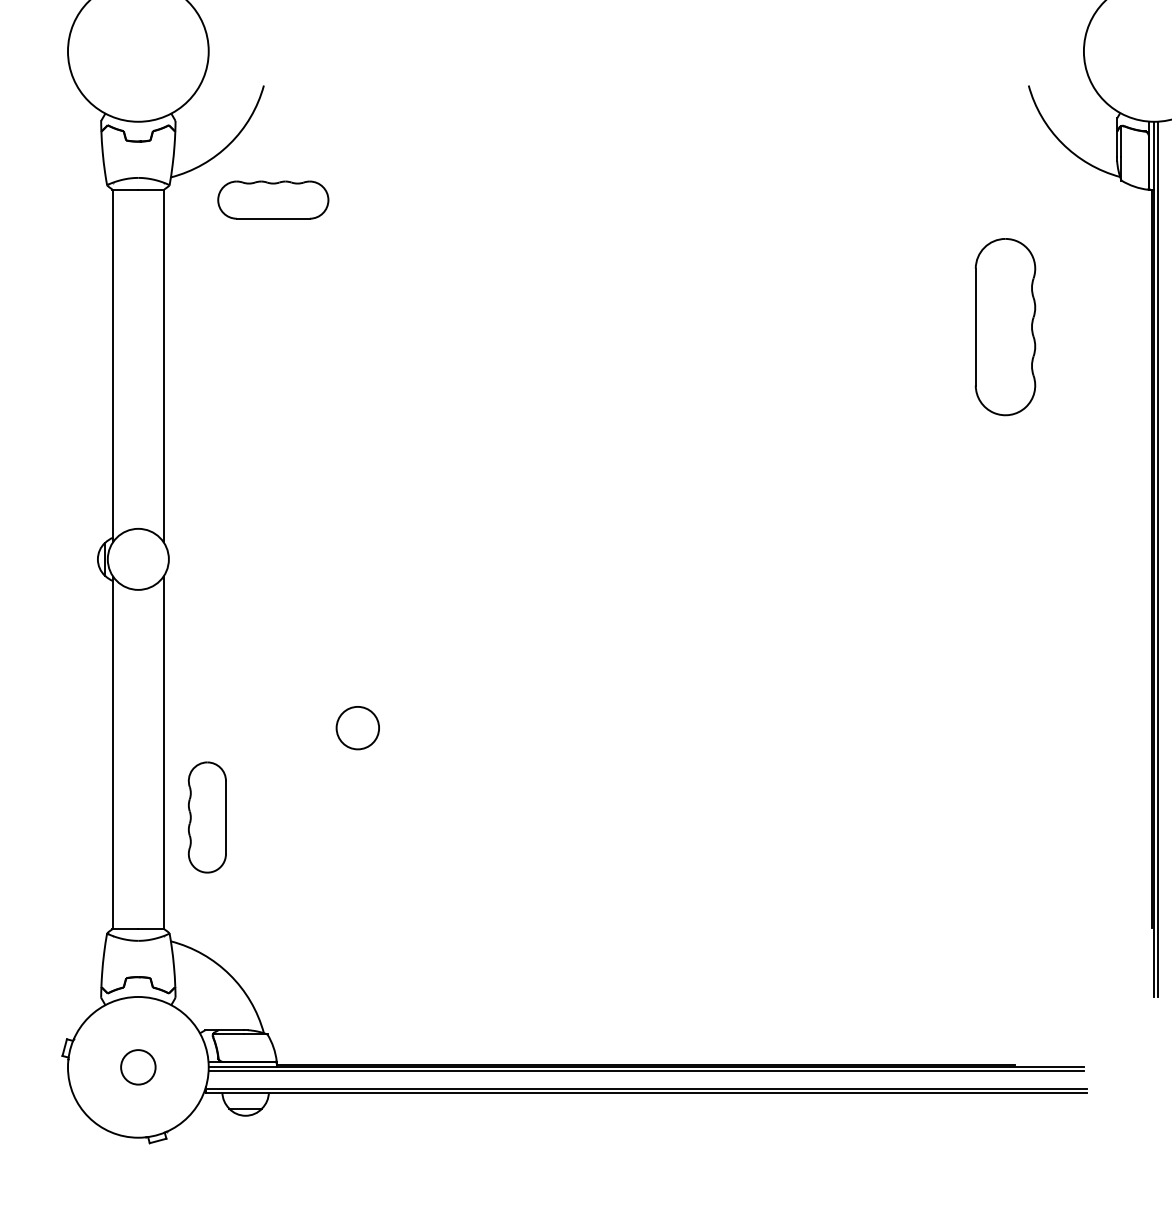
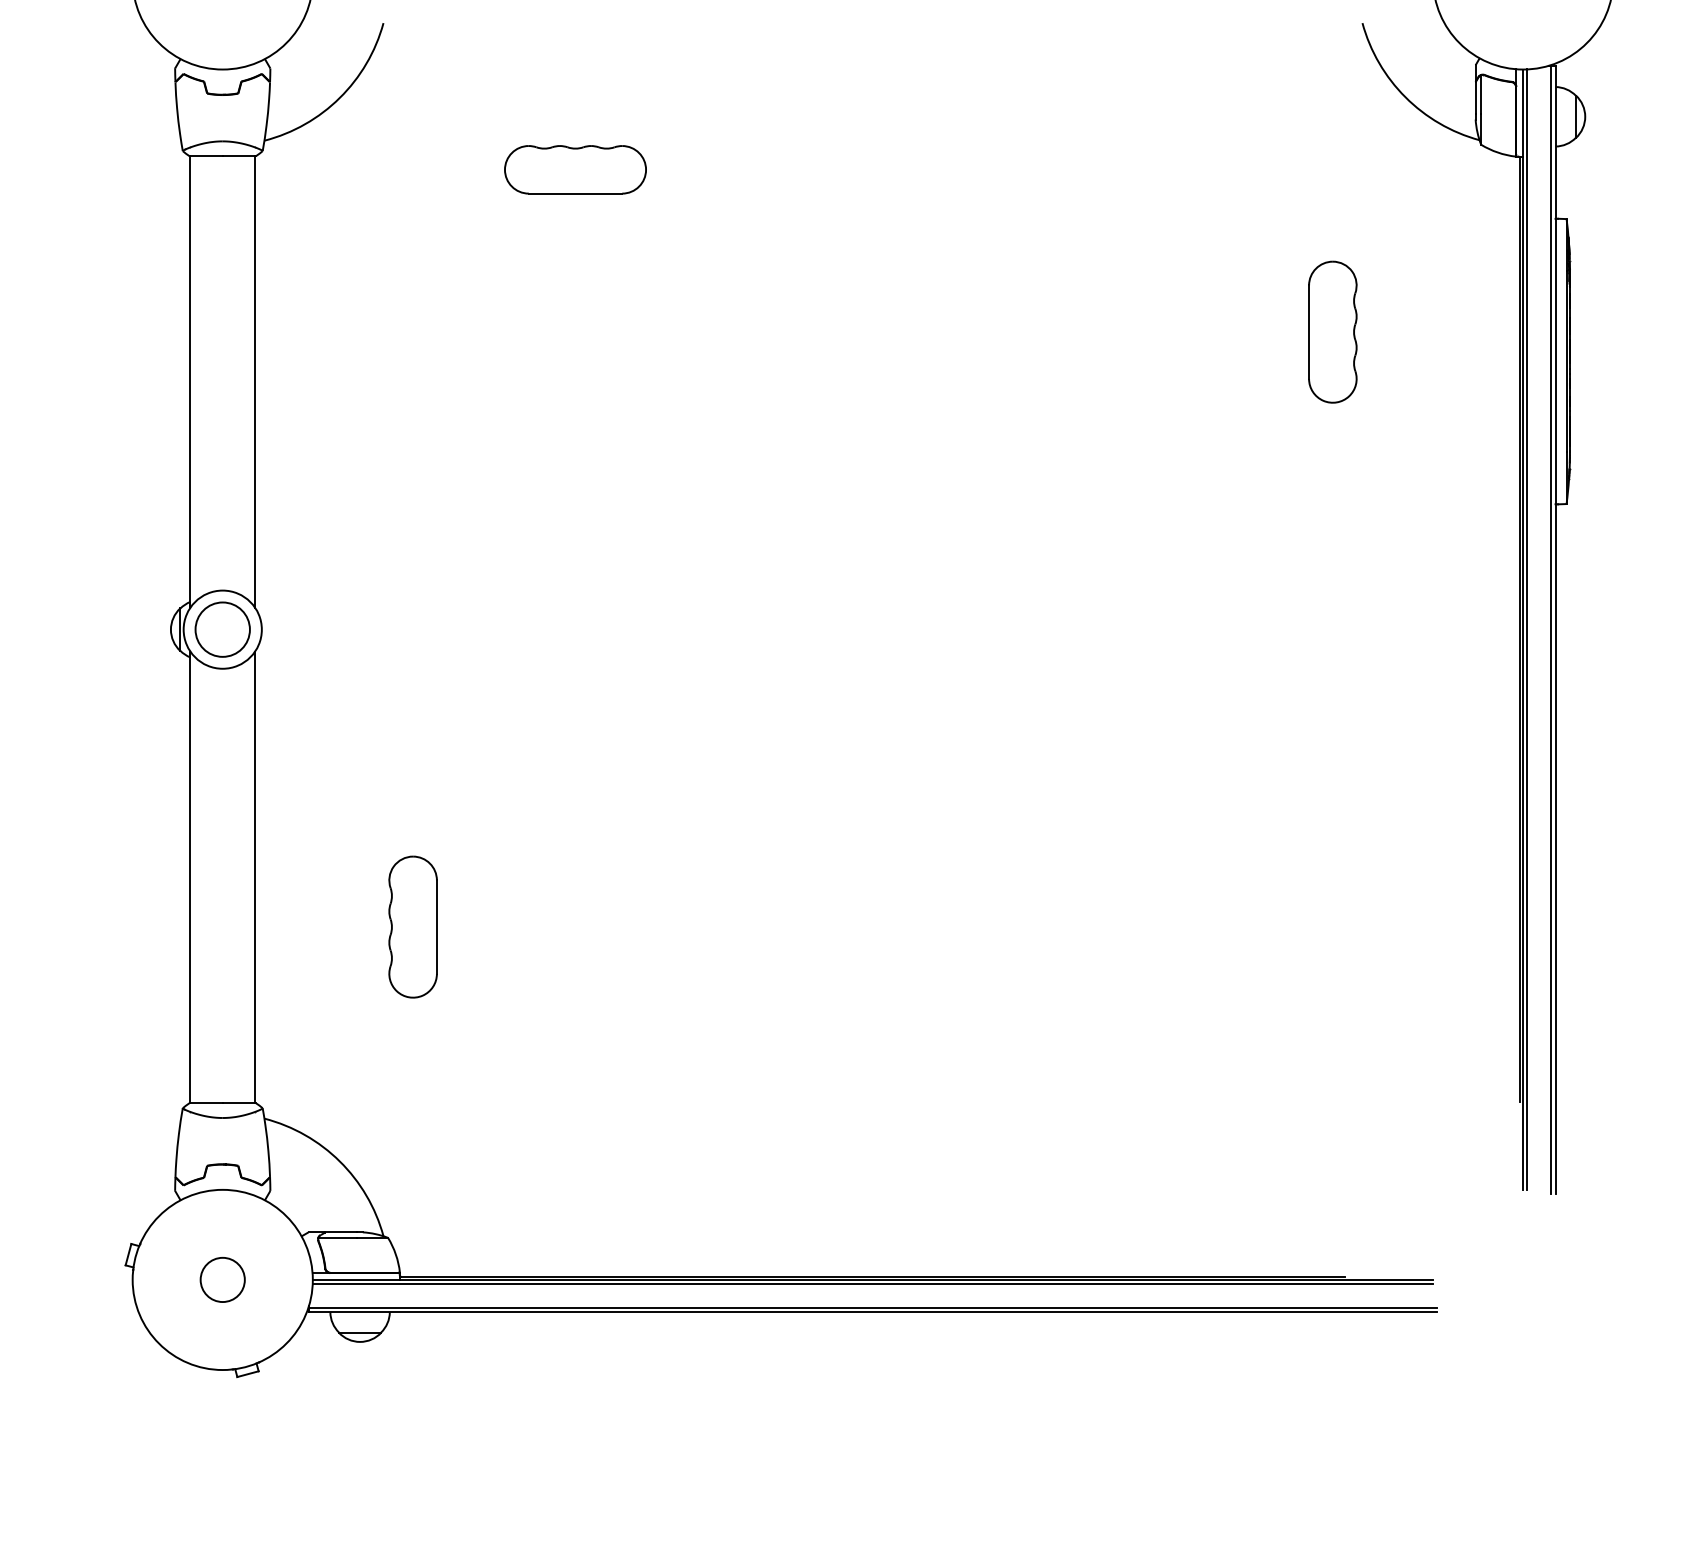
part: (273, 199) -> (575, 169), moved
part: (1005, 326) -> (1332, 331), size x0.62
circle: (357, 727) -> (222, 629), moved
part: (206, 817) -> (412, 926), moved

